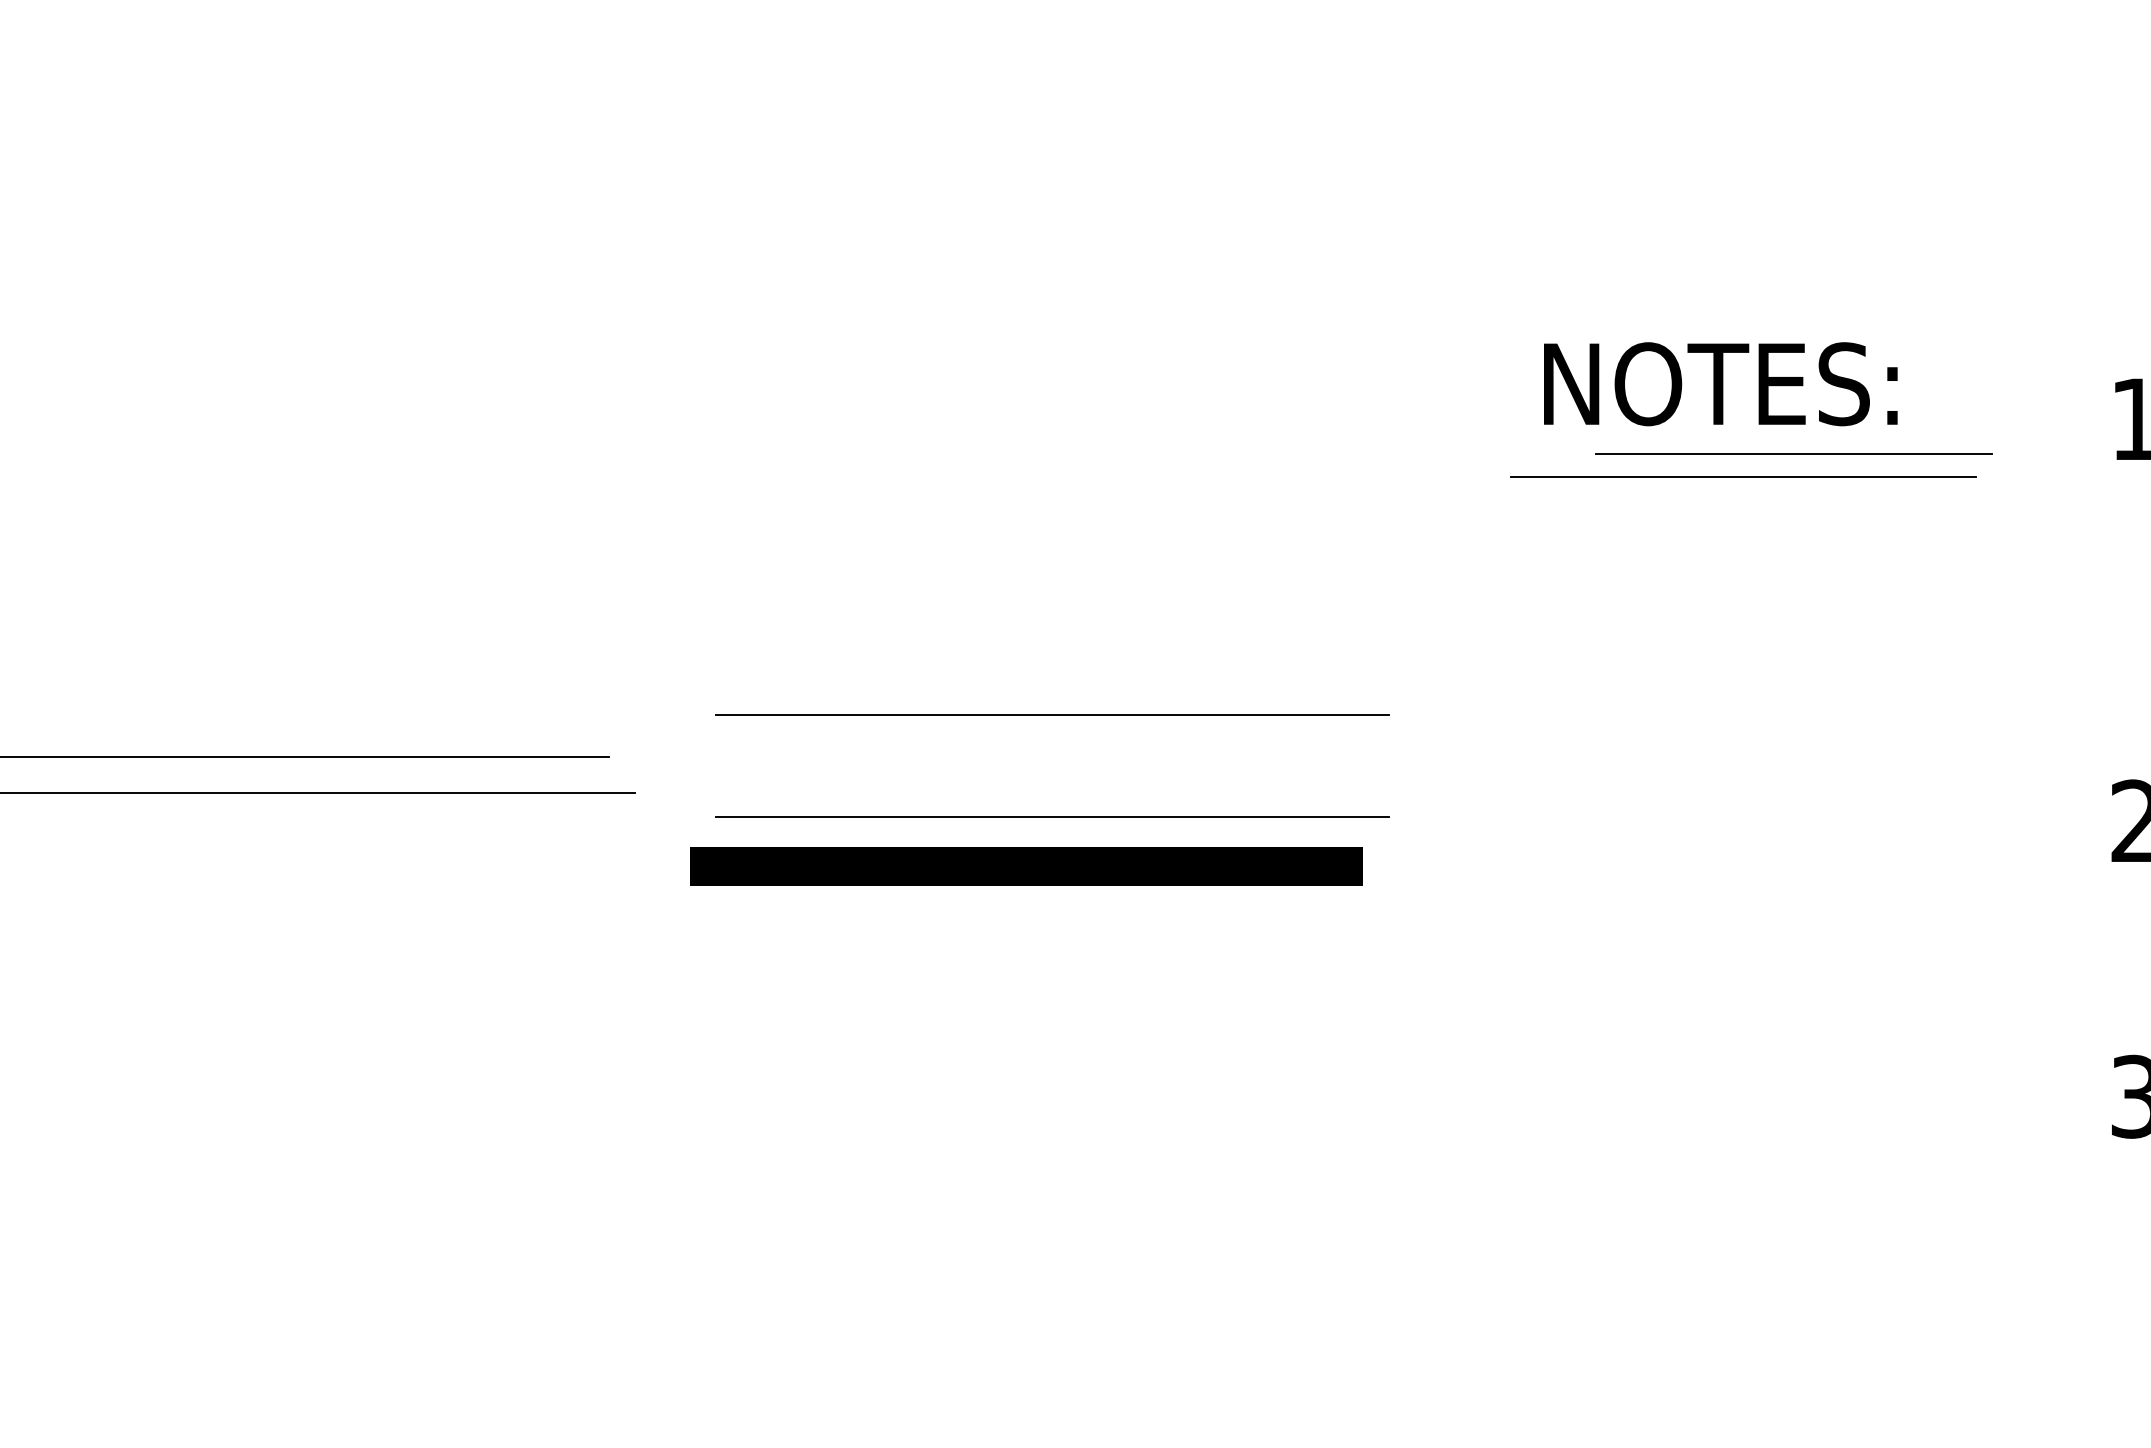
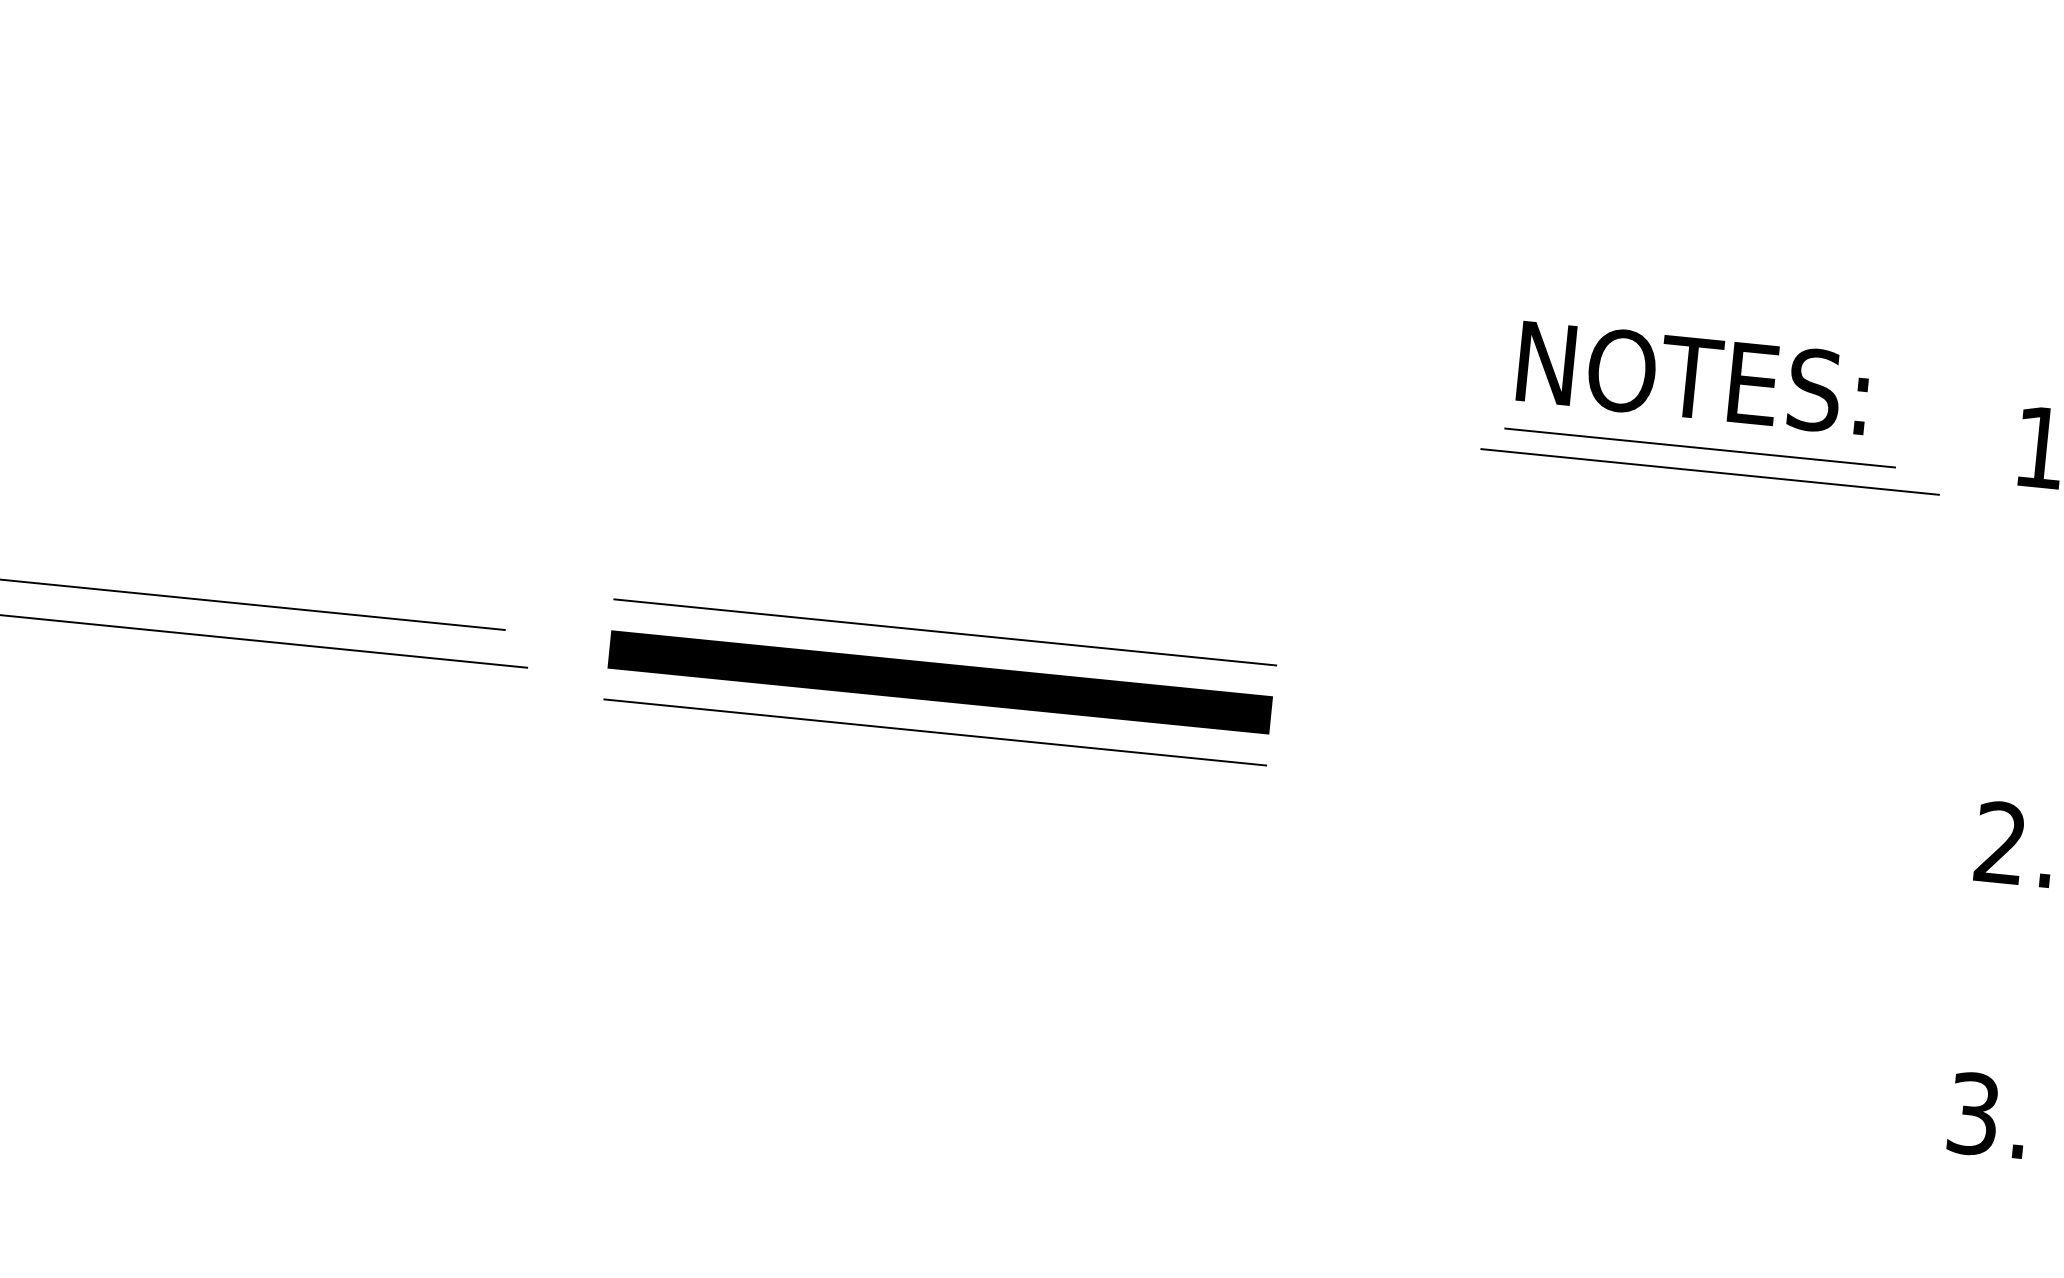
text: (1720, 384) -> (1693, 378), moved
line: (1743, 476) -> (1710, 471), moved
line: (1026, 866) -> (940, 682), moved

